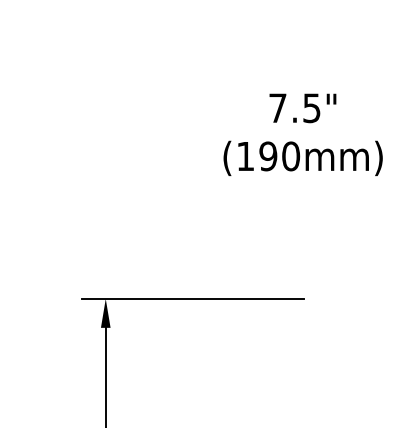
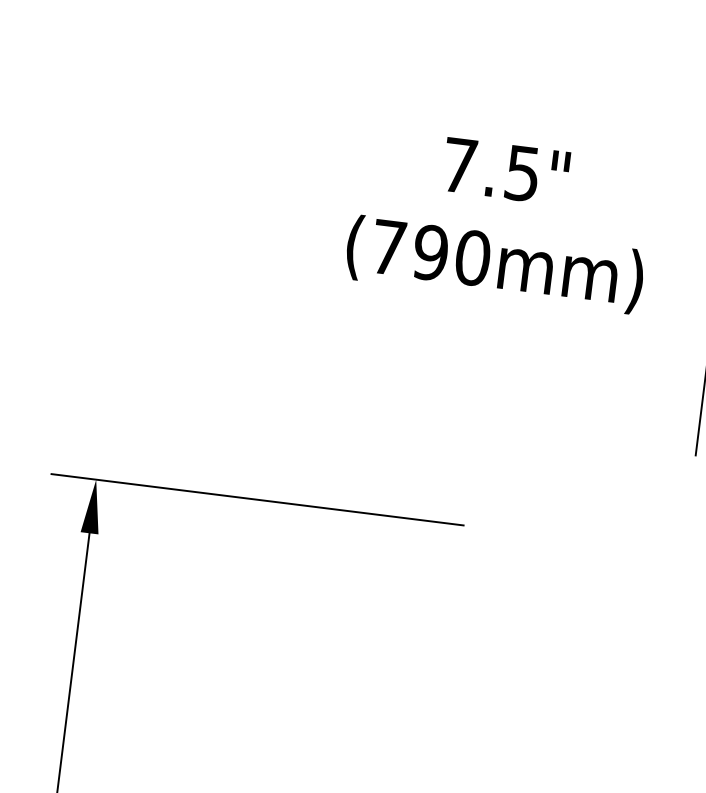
text: (245, 156) -> (388, 247), (190mm) -> (790mm)

